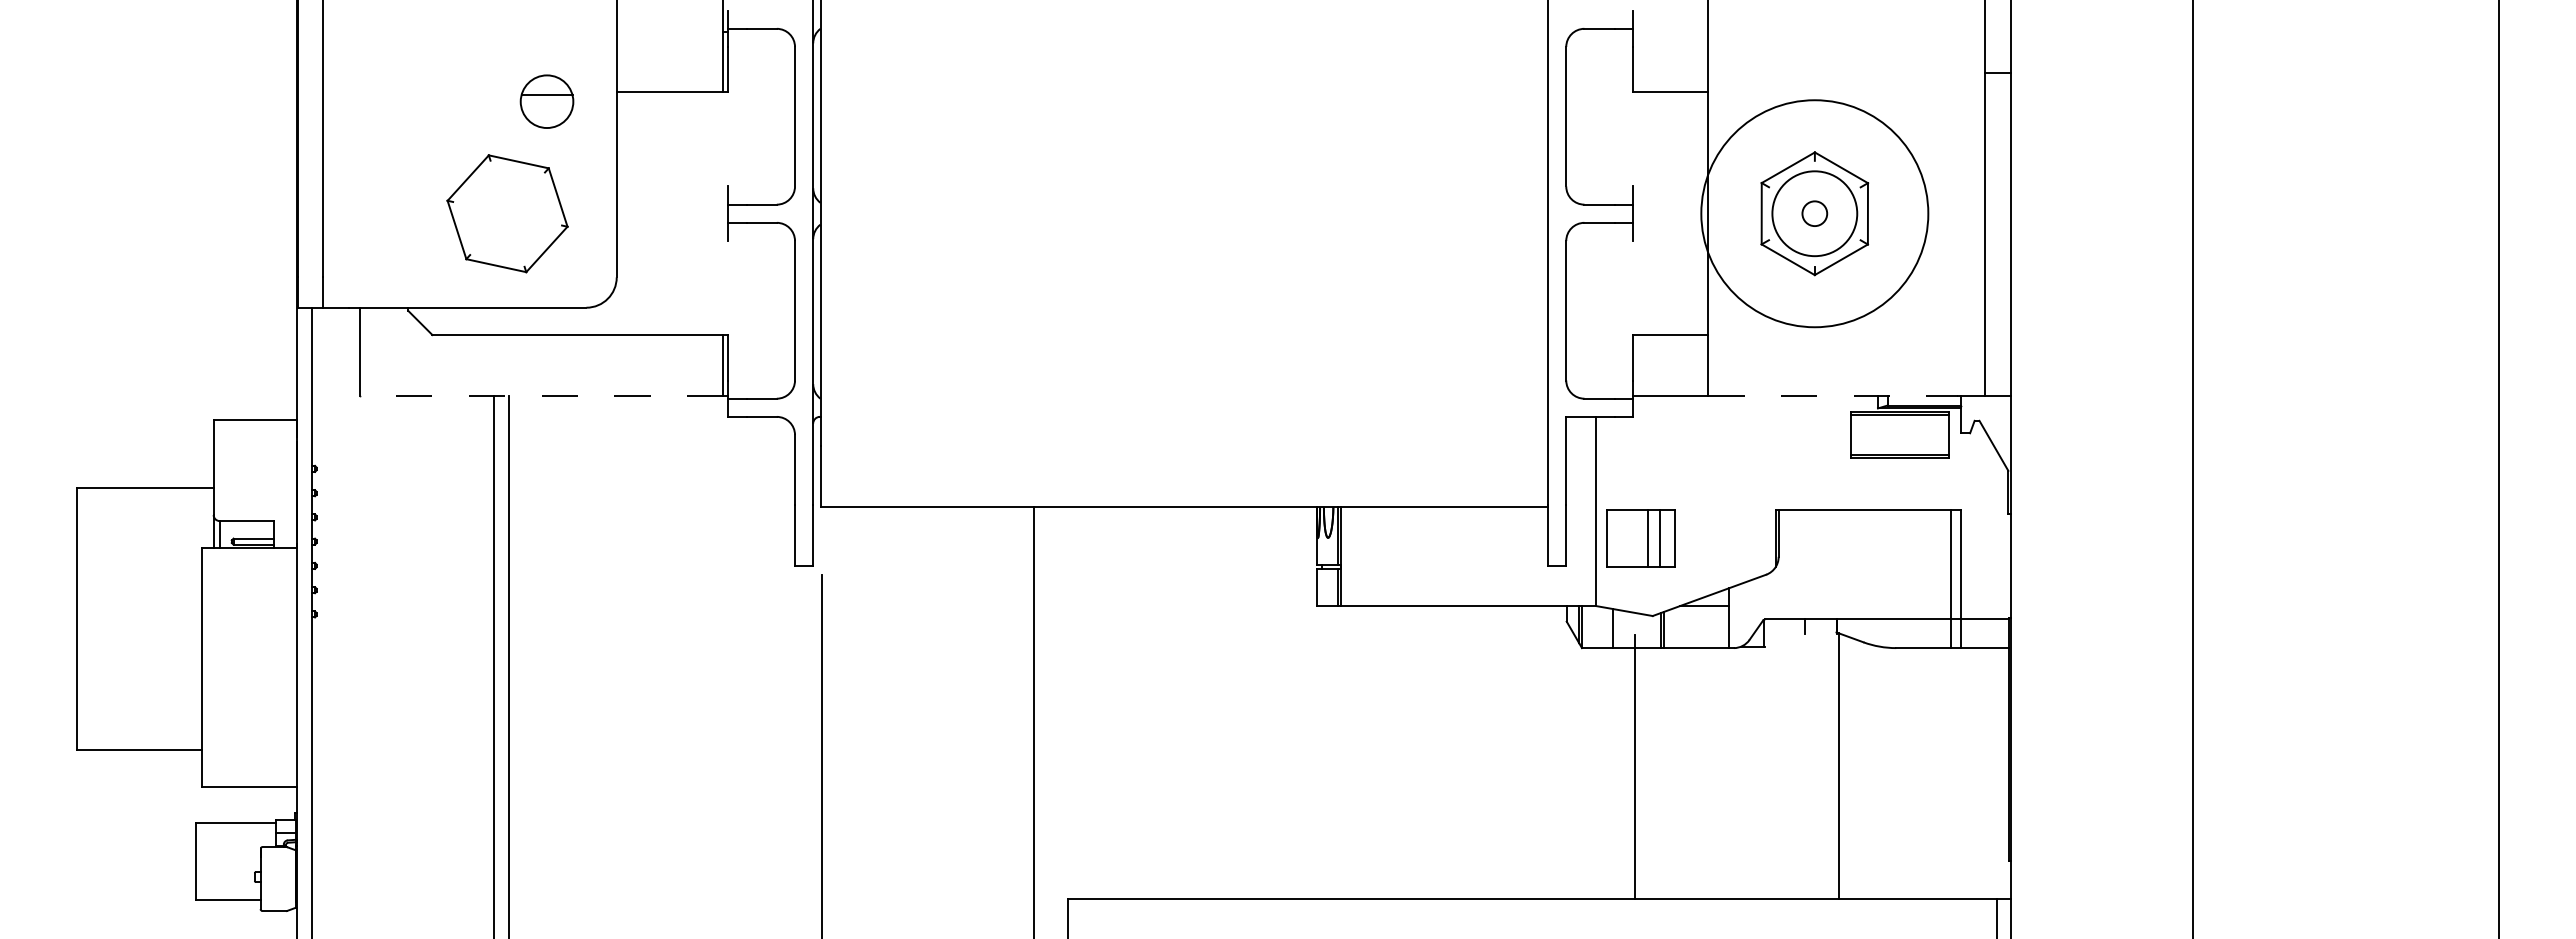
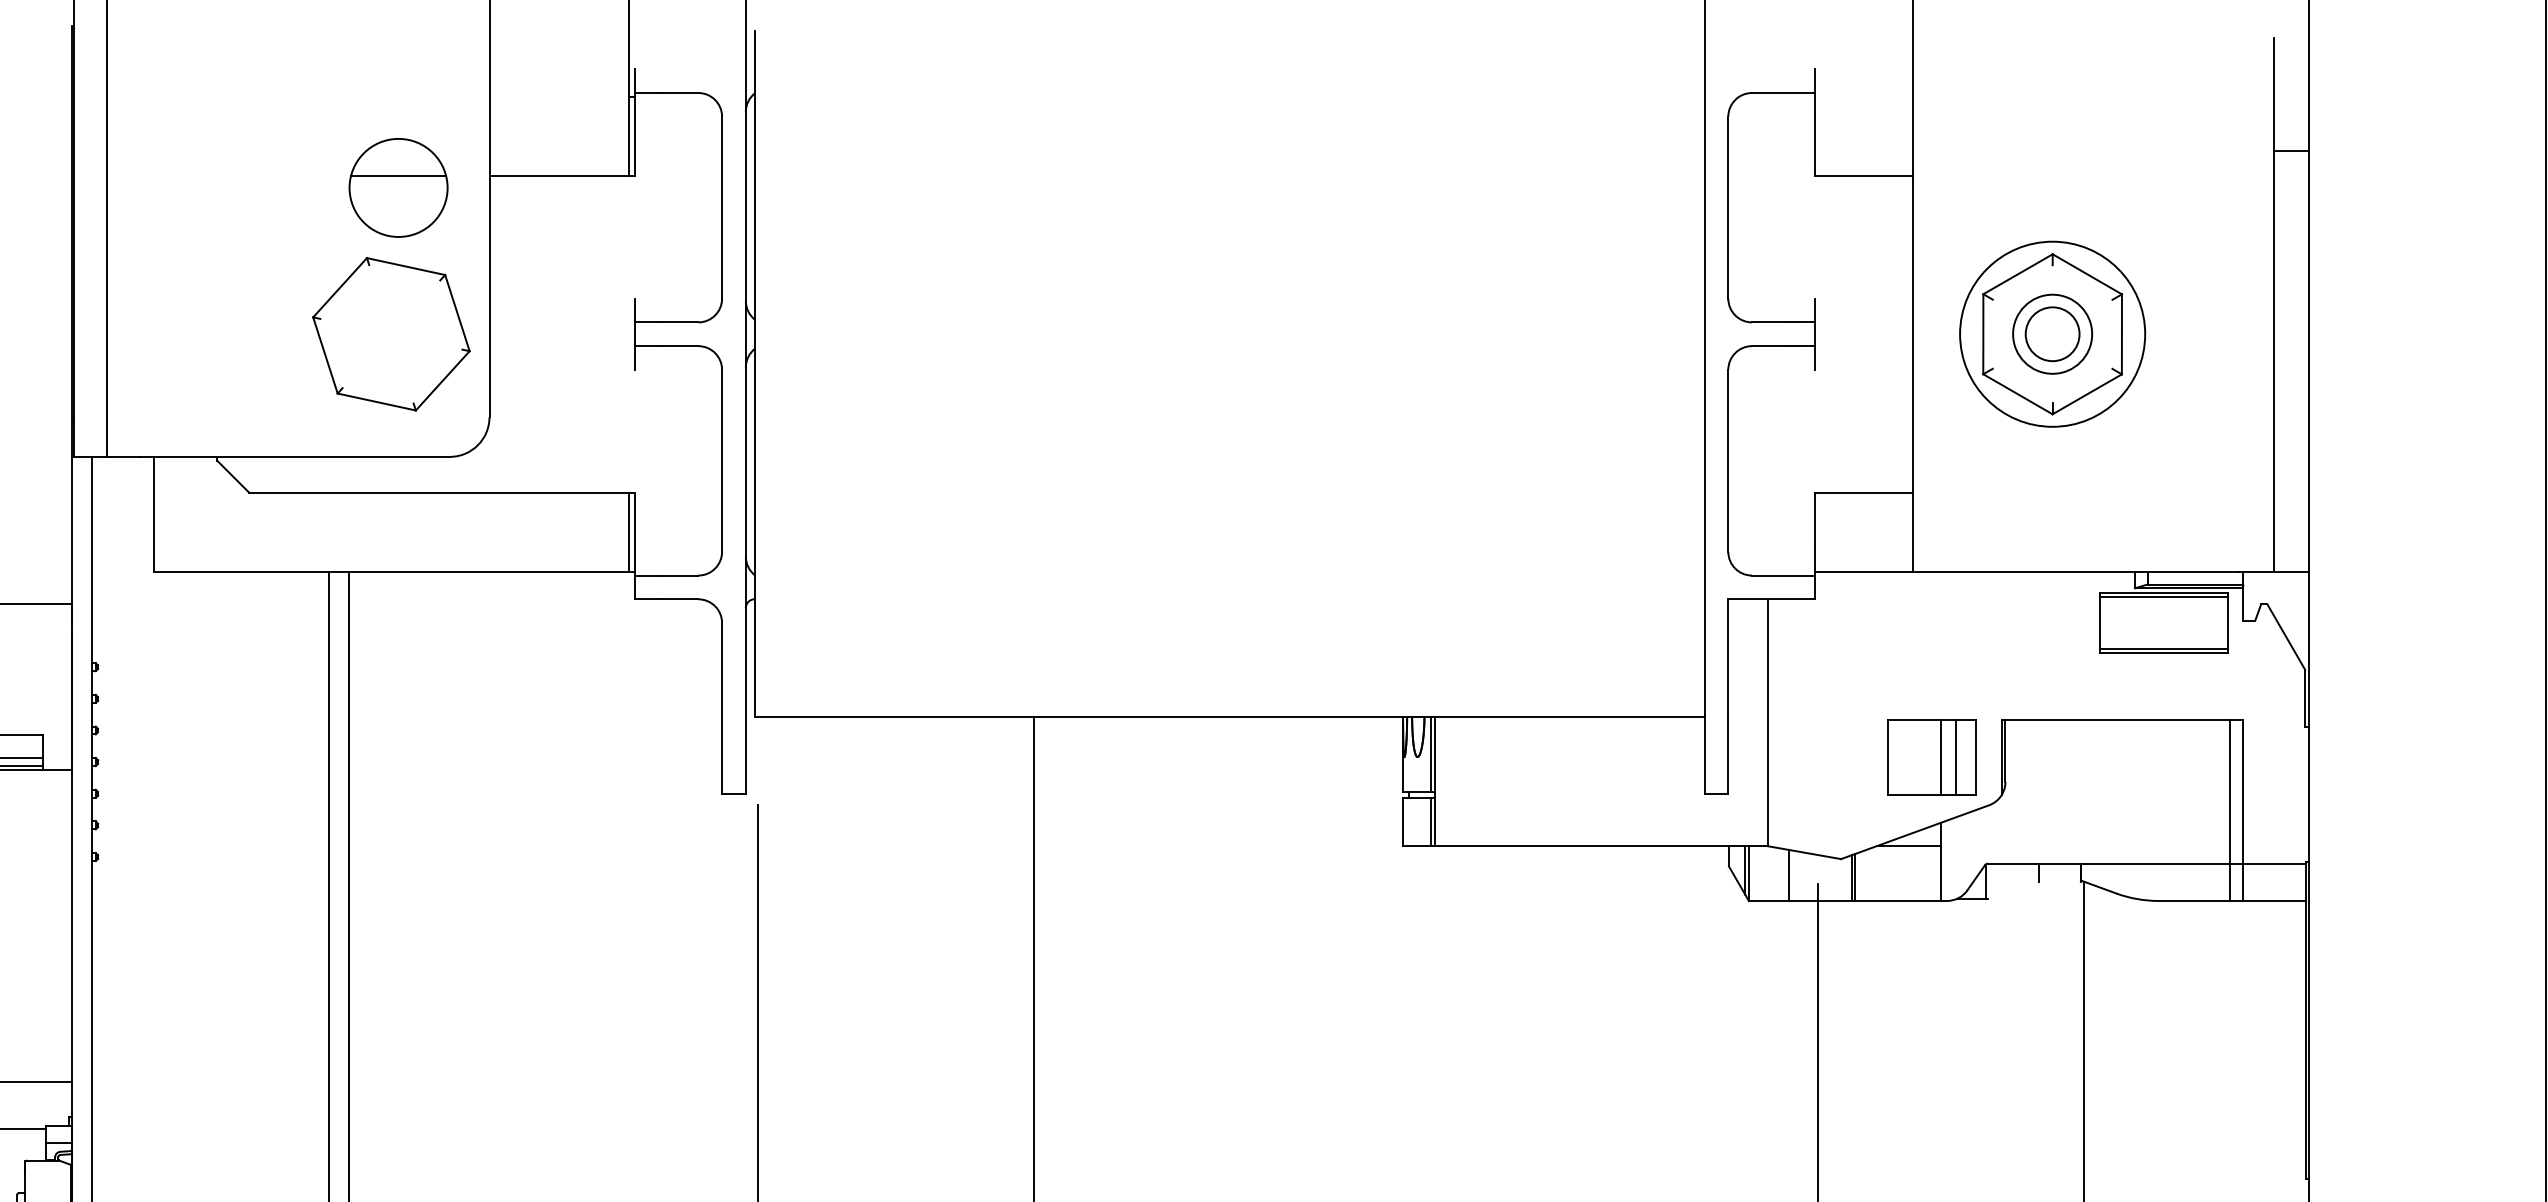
part: (546, 101) -> (397, 187), size x1.43
part: (507, 213) -> (391, 333), moved
circle: (1814, 213) -> (2052, 333), size x0.62
circle: (1814, 213) -> (2052, 333), size x0.71
circle: (1814, 213) -> (2052, 333), size x1.67
line: (541, 395) -> (391, 571), dashed -> solid
line: (1833, 395) -> (2076, 571), dashed -> solid
part: (1640, 538) -> (1930, 757), moved

